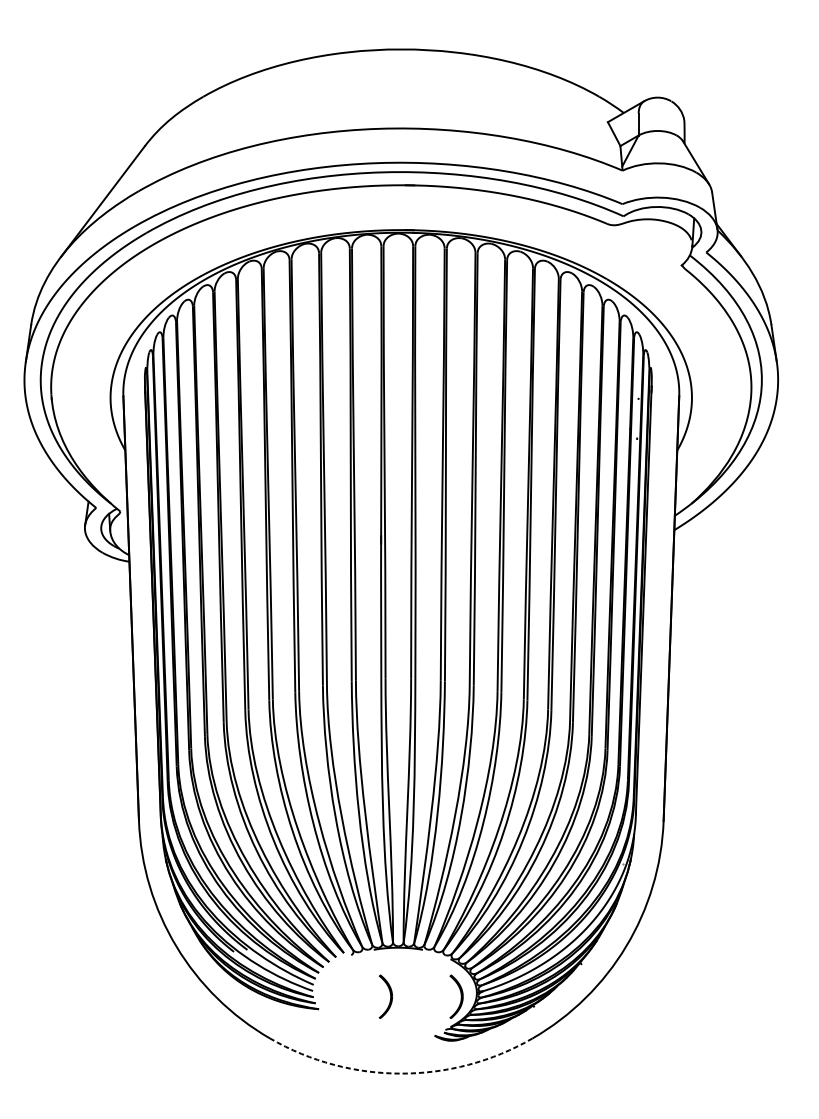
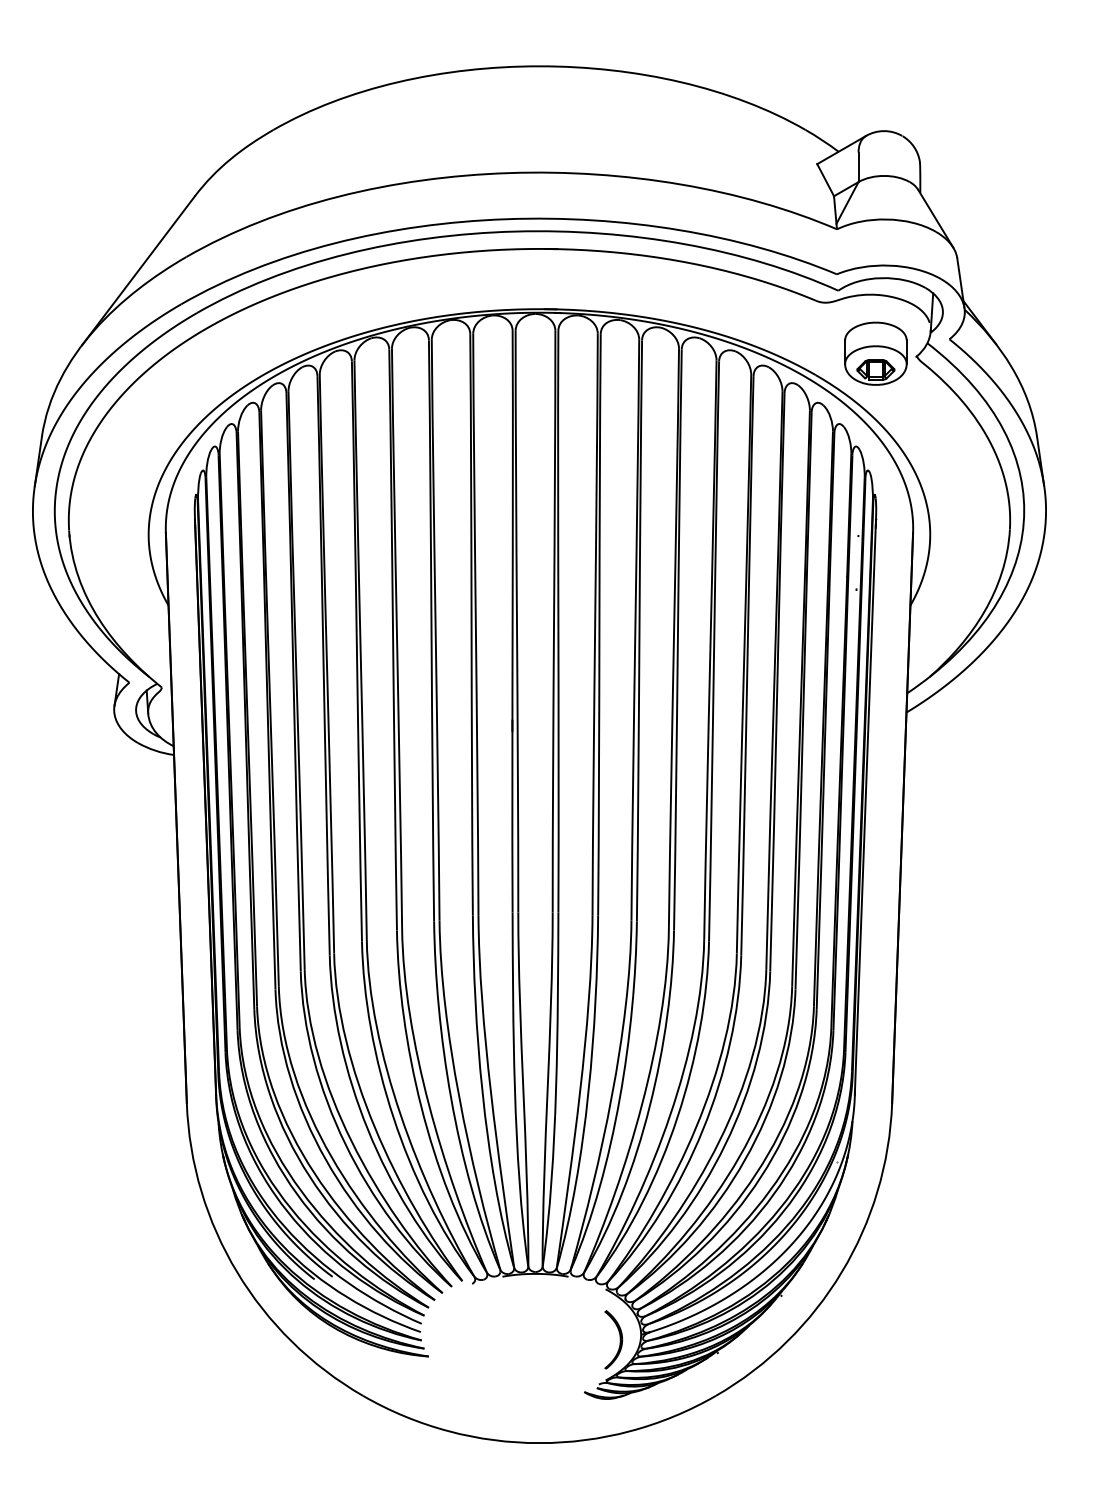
part: (651, 263) -> (875, 353), added
part: (385, 996) -> (518, 1339), removed
arc: (401, 1073) -> (539, 1443), dashed -> solid

